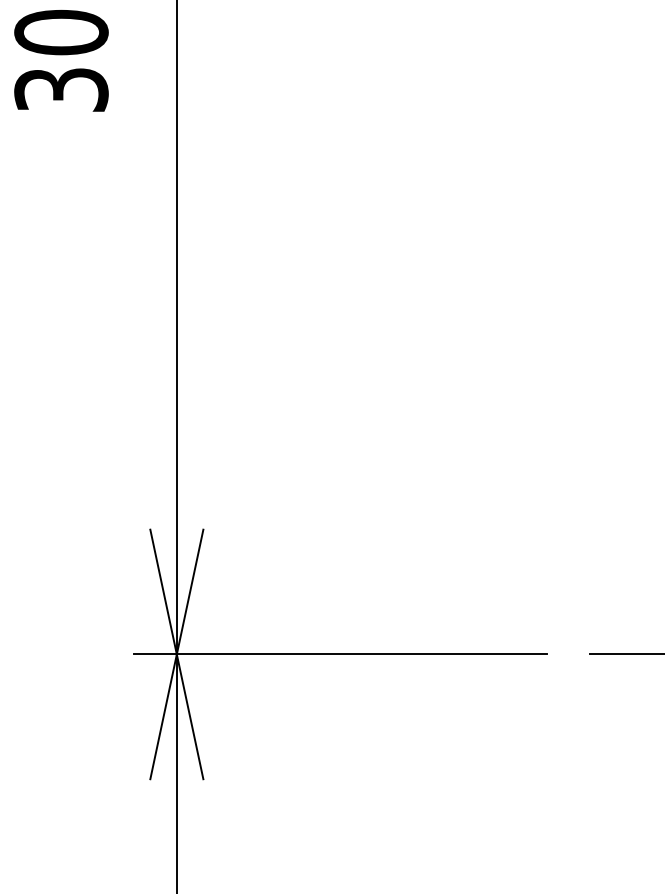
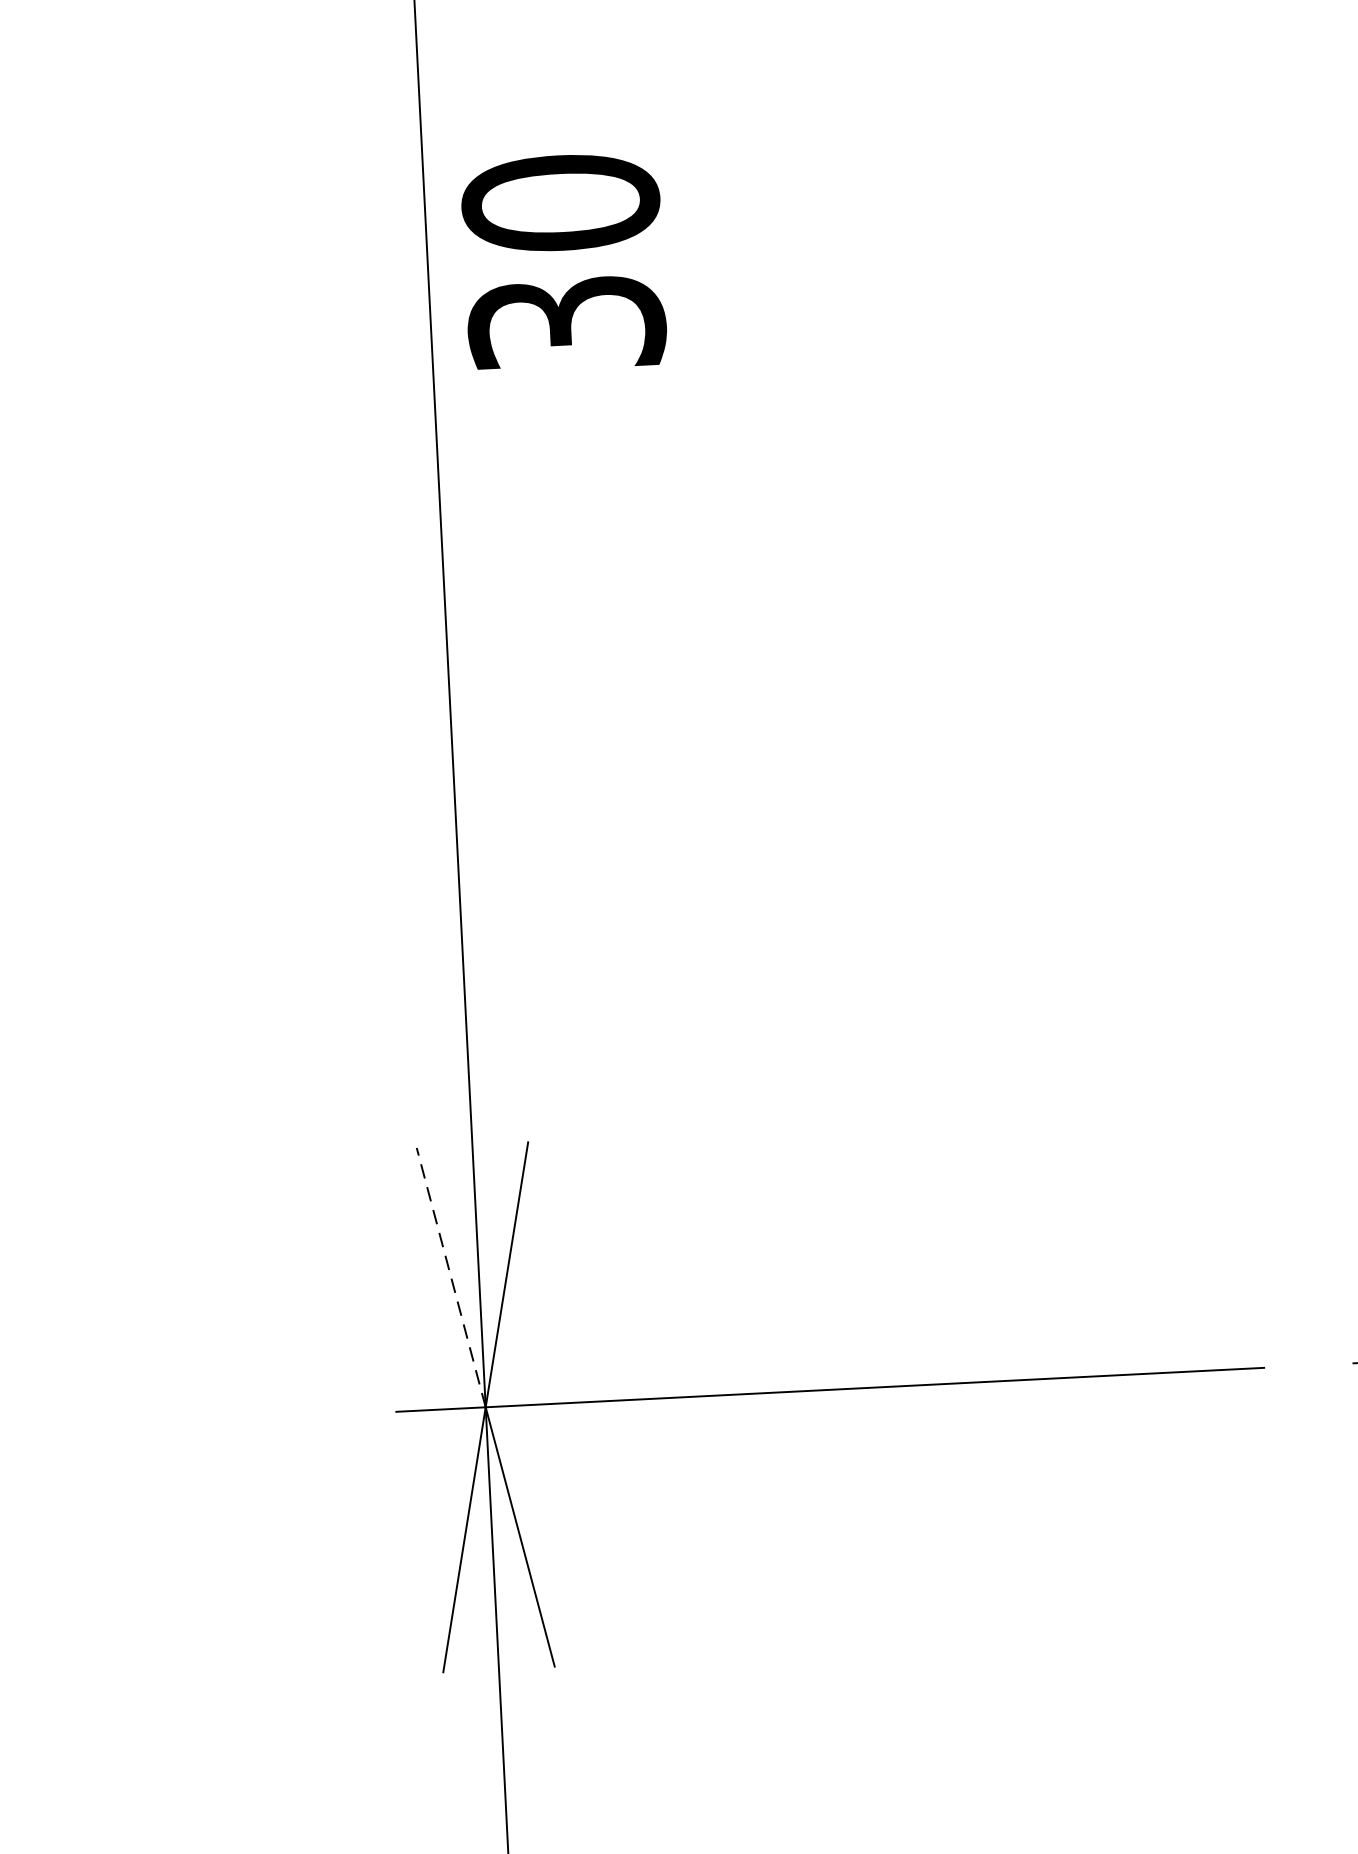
text: (61, 60) -> (563, 261), moved
line: (163, 592) -> (451, 1278), solid -> dashed

